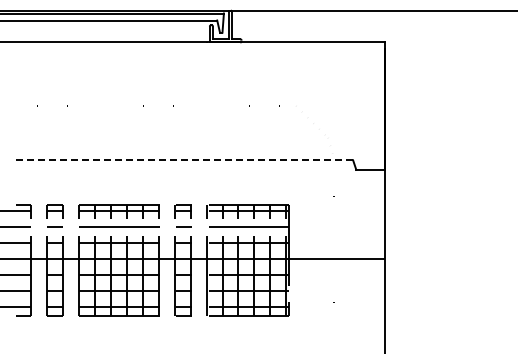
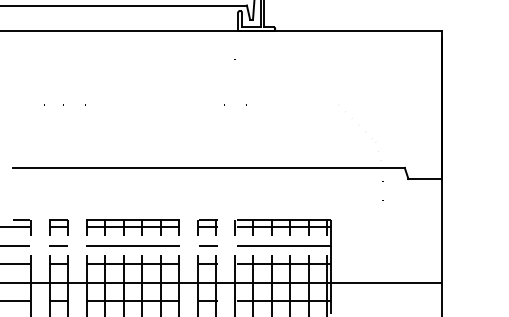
line: (184, 160) -> (208, 168), dashed -> solid

